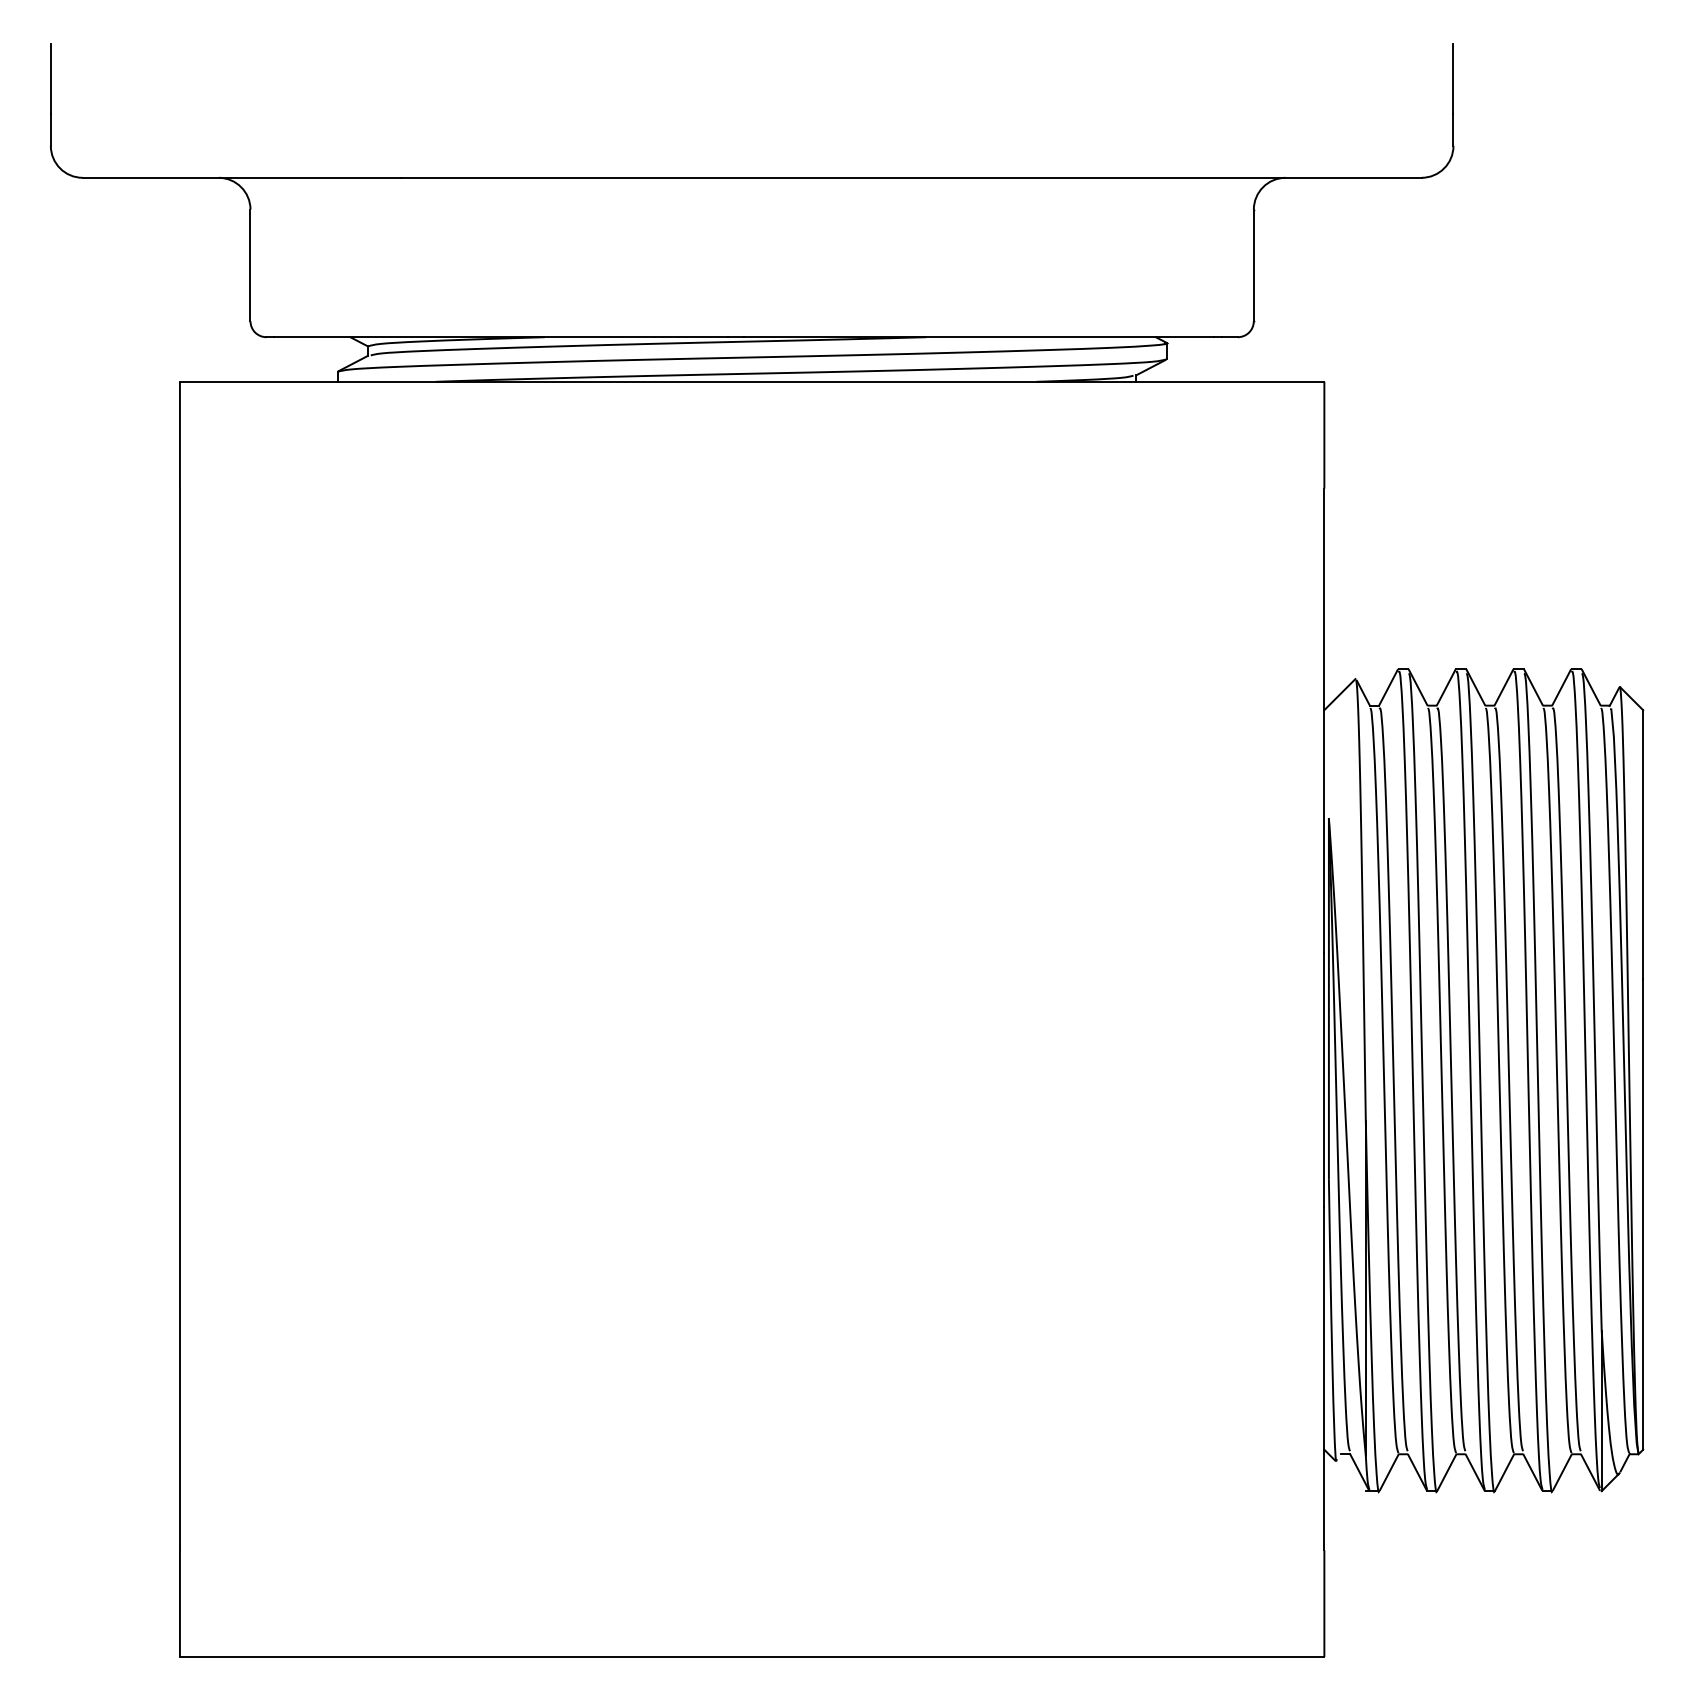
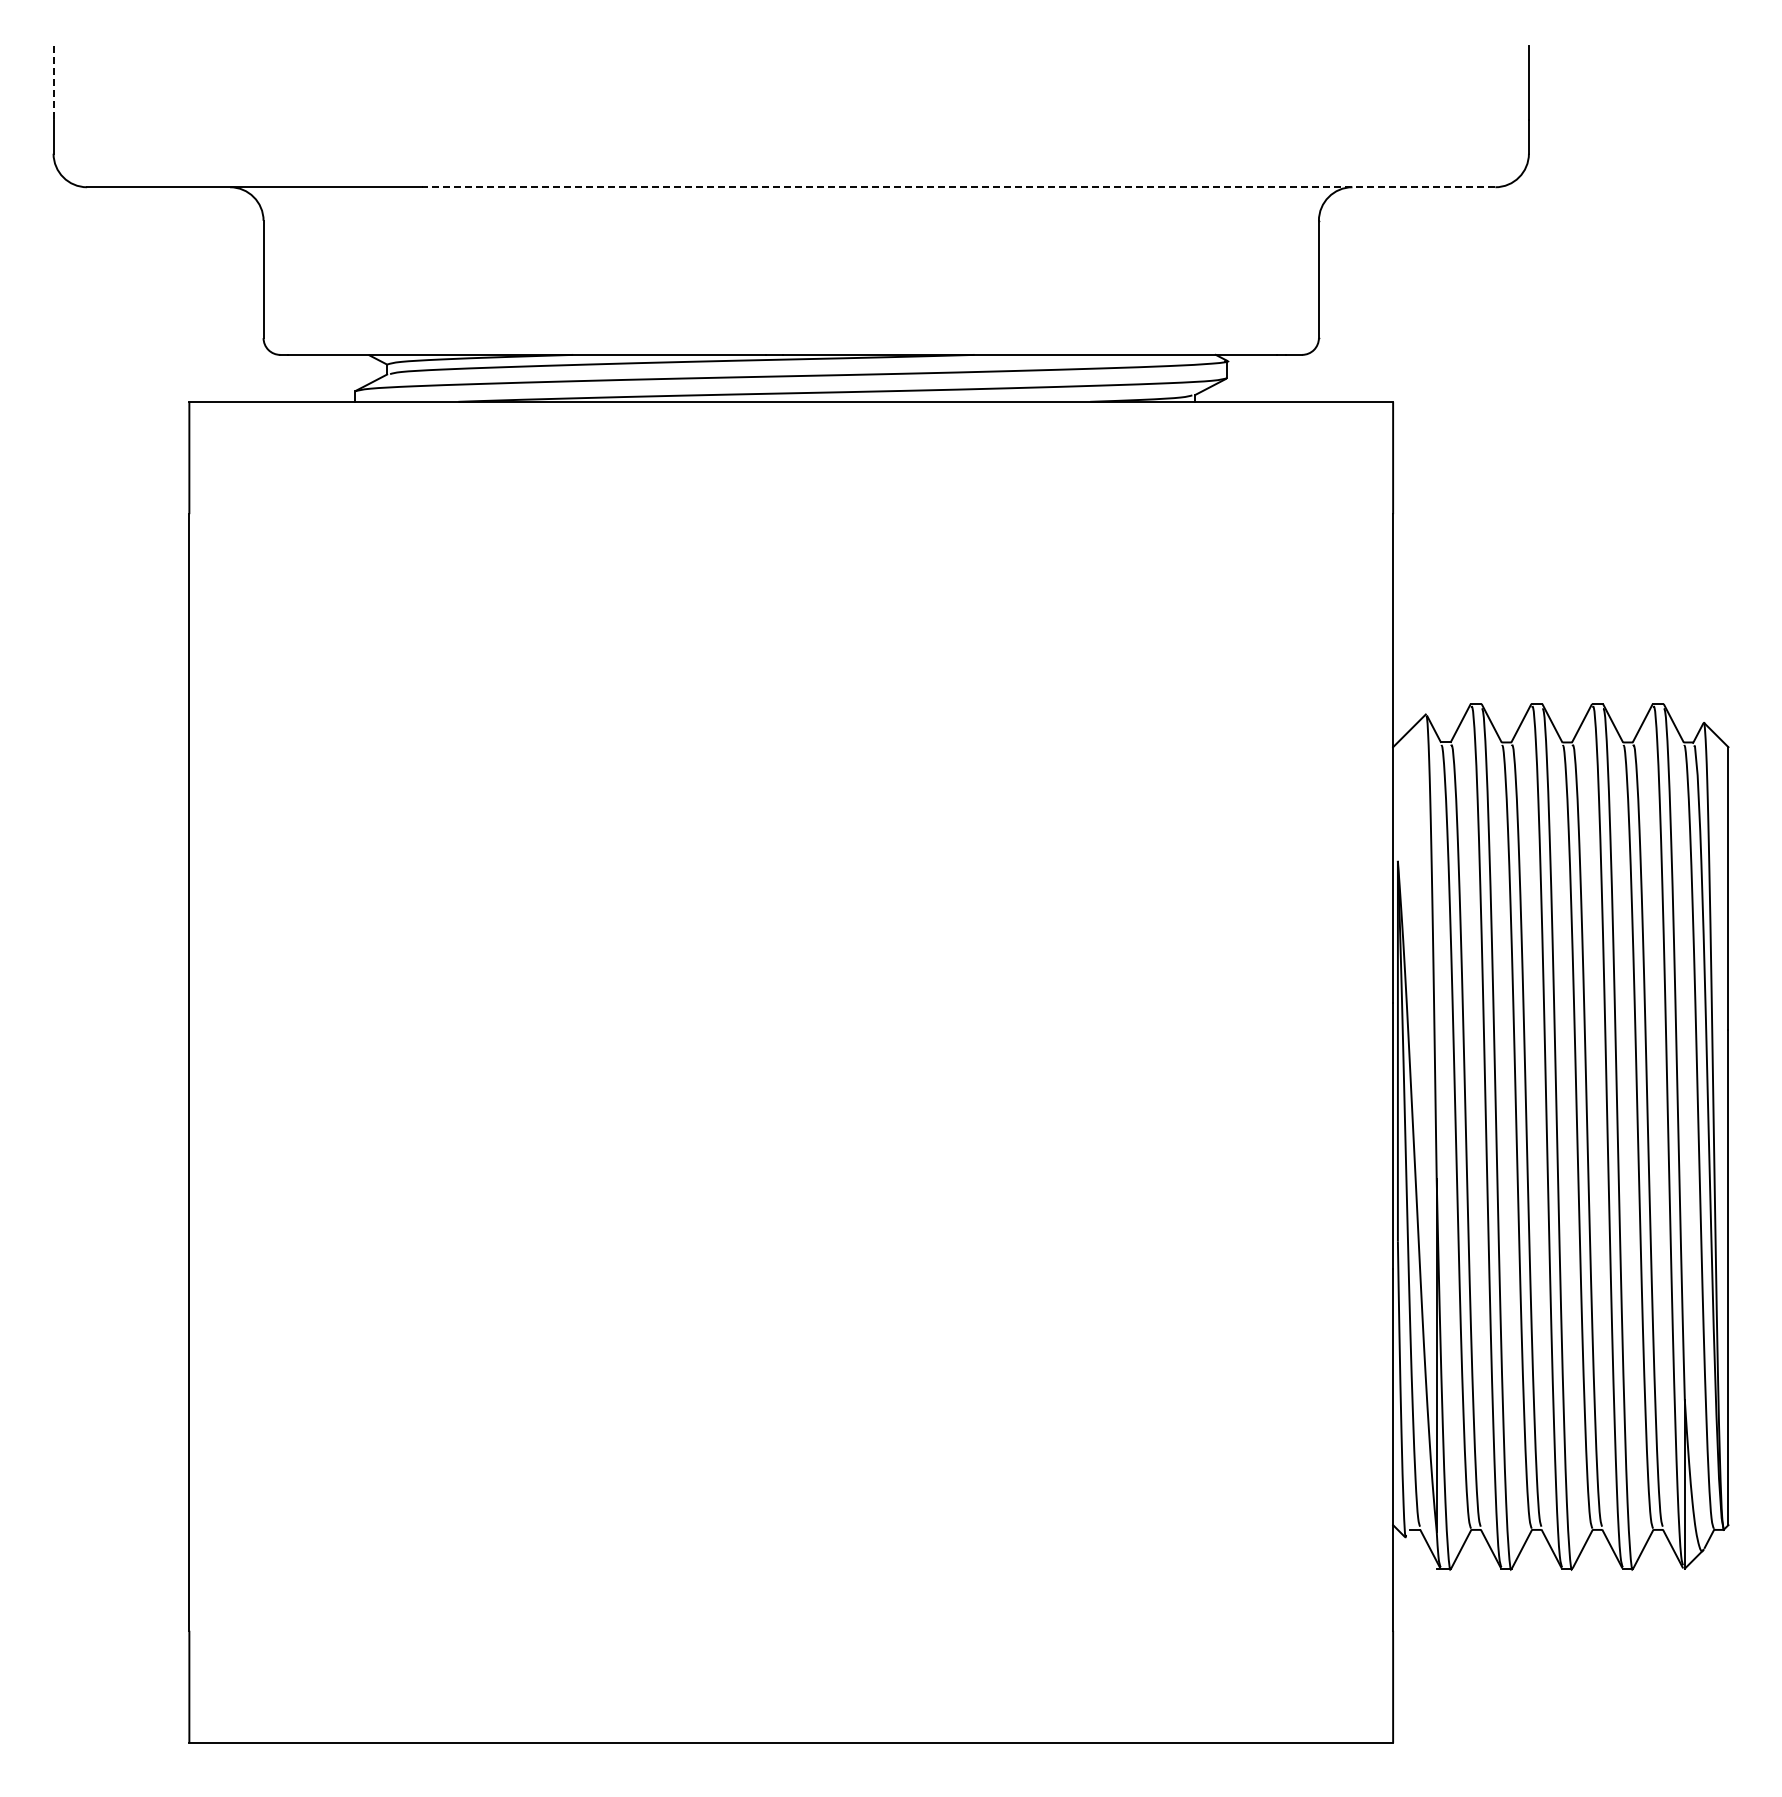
line: (50, 79) -> (53, 83), solid -> dashed
line: (911, 178) -> (958, 187), solid -> dashed

